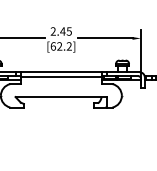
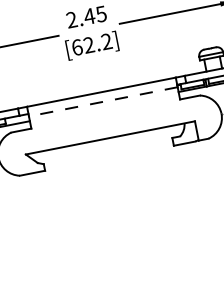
line: (60, 77) -> (101, 102), solid -> dashed

